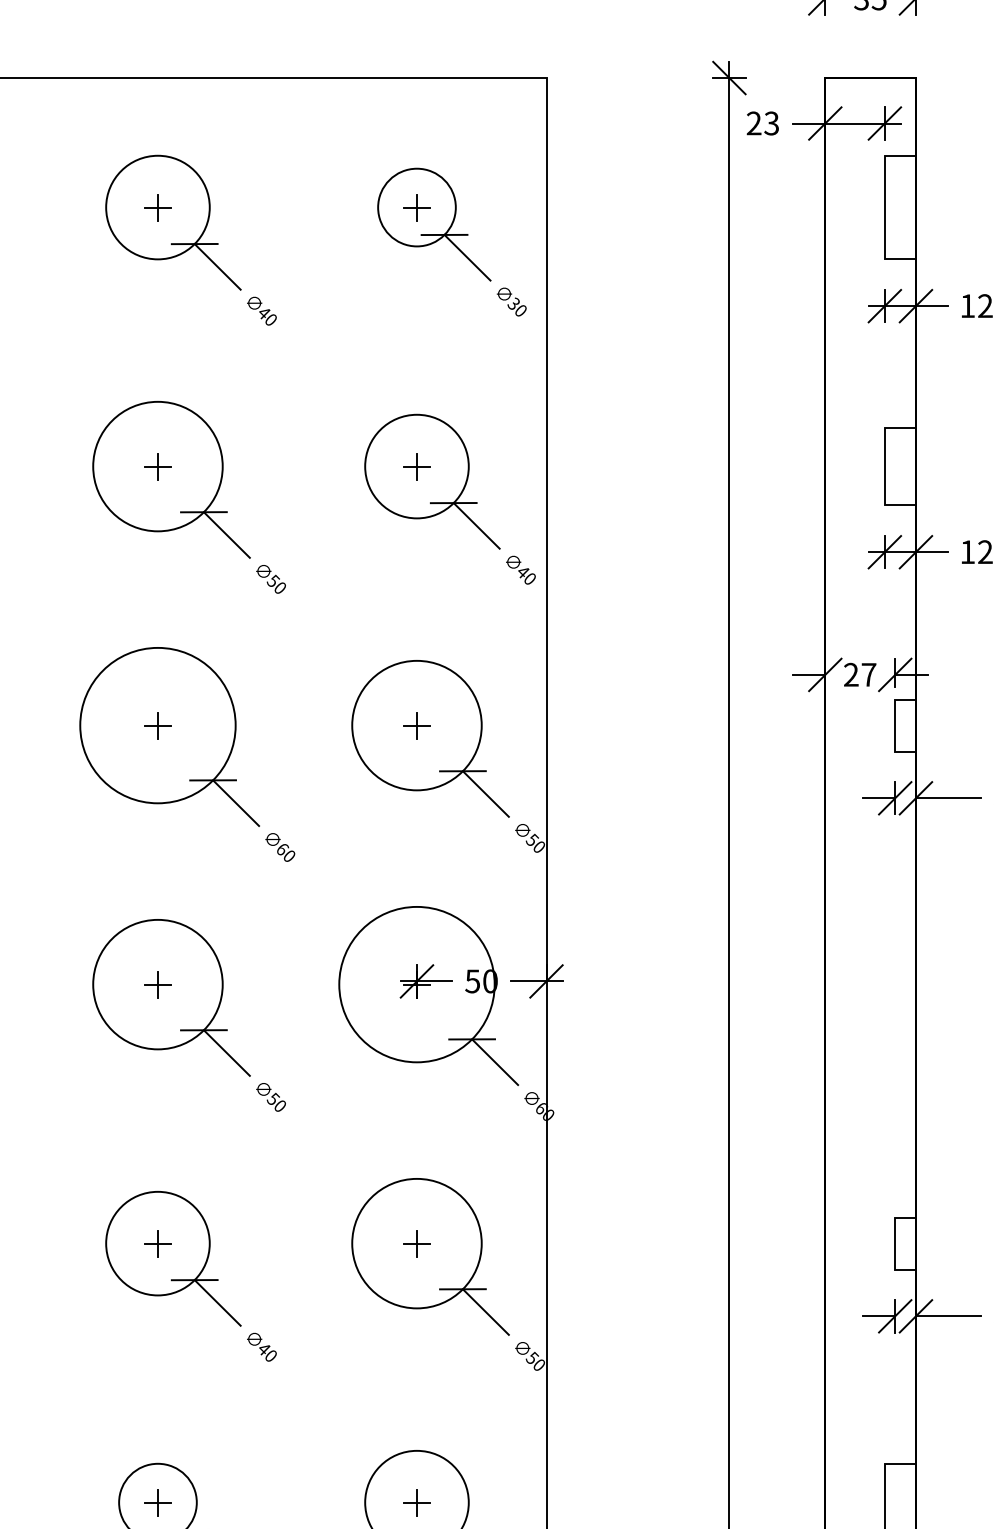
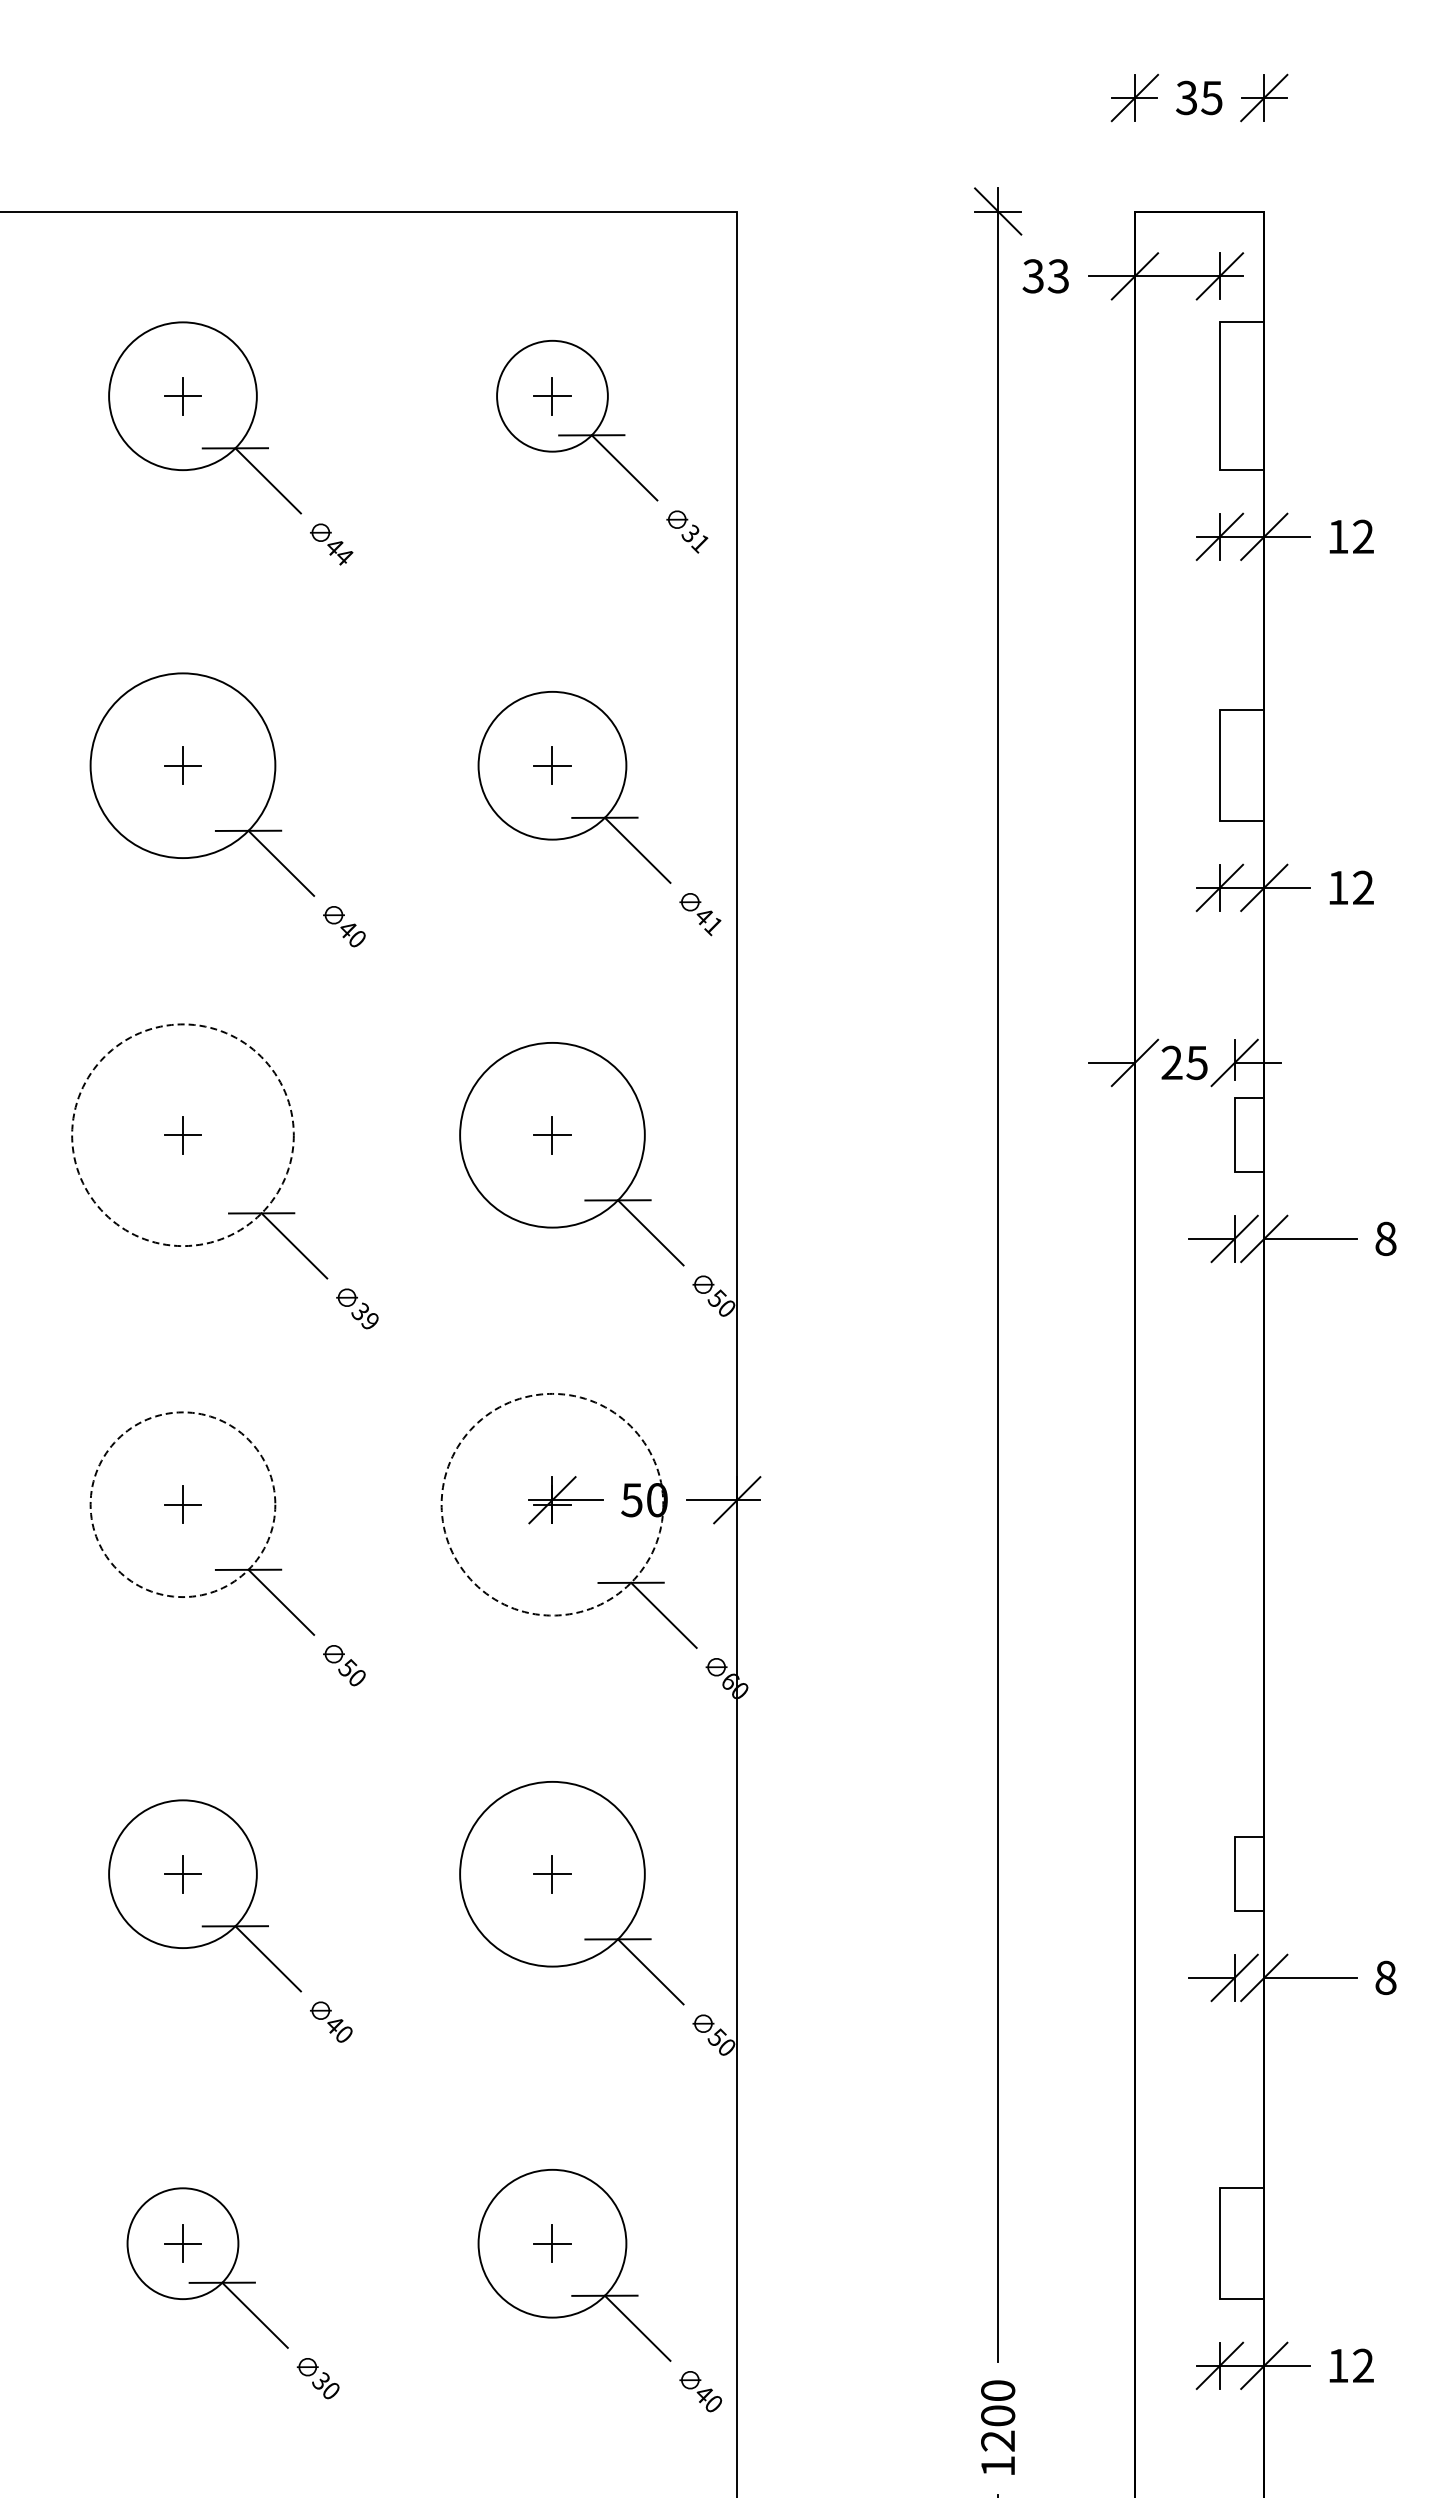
text: (753, 123) -> (1032, 276), 23 -> 33
text: (520, 311) -> (699, 544), 30 -> 31
text: (271, 319) -> (344, 556), 40 -> 44
text: (529, 579) -> (713, 927), 40 -> 41
text: (273, 581) -> (347, 929), 50 -> 40
text: (868, 675) -> (1196, 1063), 27 -> 25
circle: (157, 725) -> (182, 1135), solid -> dashed
text: (285, 851) -> (364, 1315), 60 -> 39
circle: (157, 984) -> (182, 1504), solid -> dashed
circle: (417, 984) -> (552, 1504), solid -> dashed

